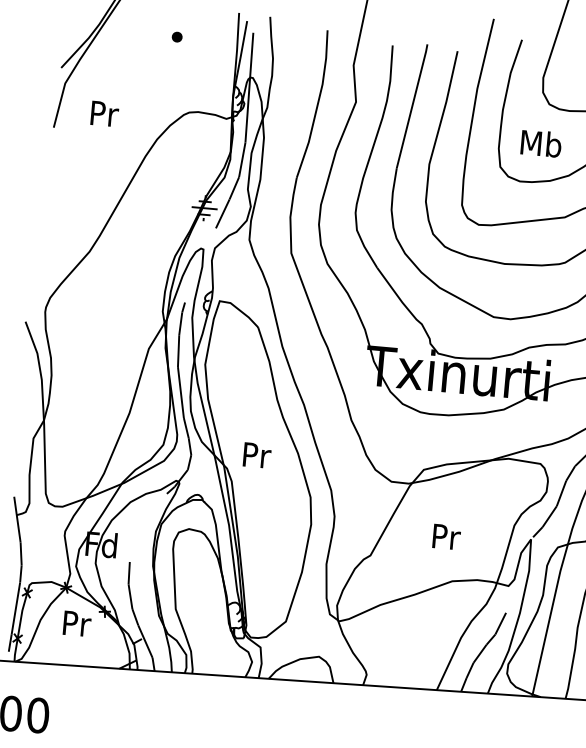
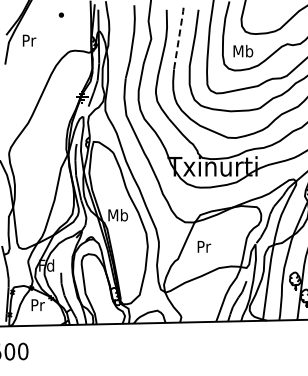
line: (413, 104) -> (179, 37), solid -> dashed
text: (104, 113) -> (29, 40), moved
text: (257, 455) -> (118, 215), Pr -> Mb
text: (447, 536) -> (204, 246), moved

